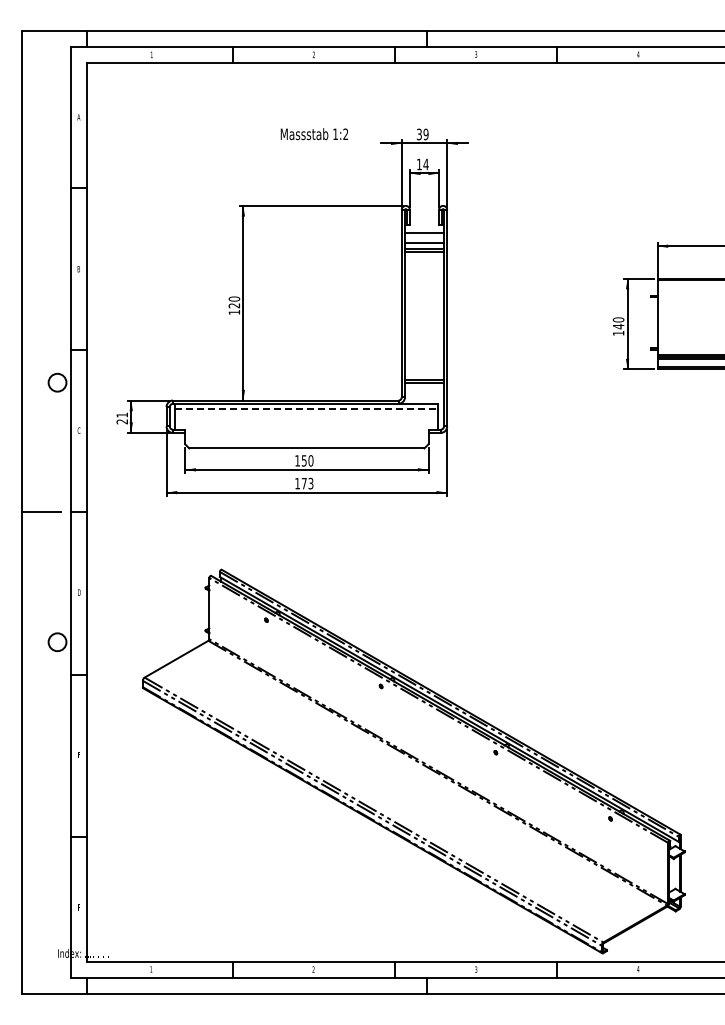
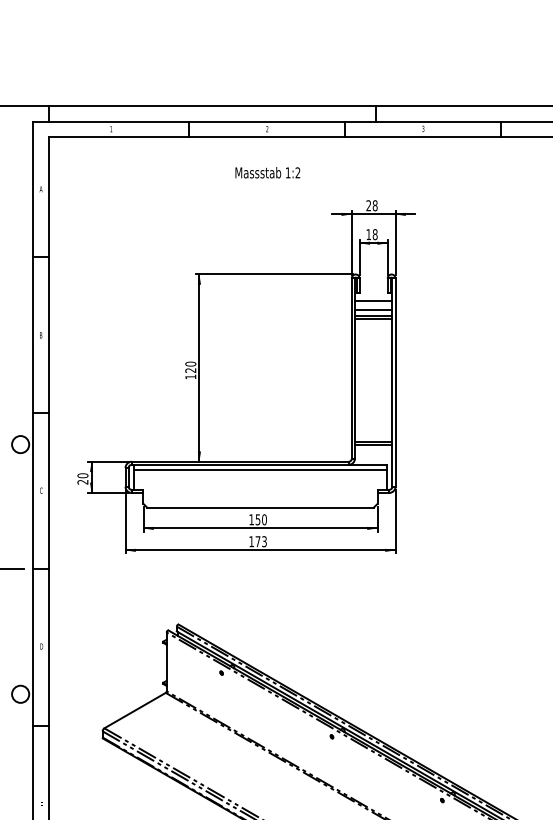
text: (314, 134) -> (267, 173), moved
text: (422, 134) -> (371, 205), 39 -> 28
text: (425, 164) -> (374, 234), 14 -> 18
line: (307, 408) -> (261, 469), dashed -> solid
text: (122, 414) -> (83, 475), 21 -> 20

